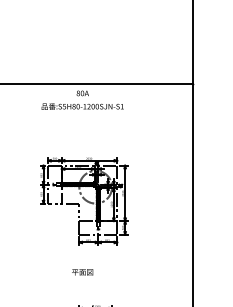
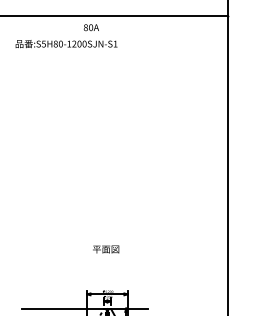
text: (82, 106) -> (66, 43), moved
part: (84, 201) -> (93, 161), removed
text: (82, 272) -> (105, 249), moved

